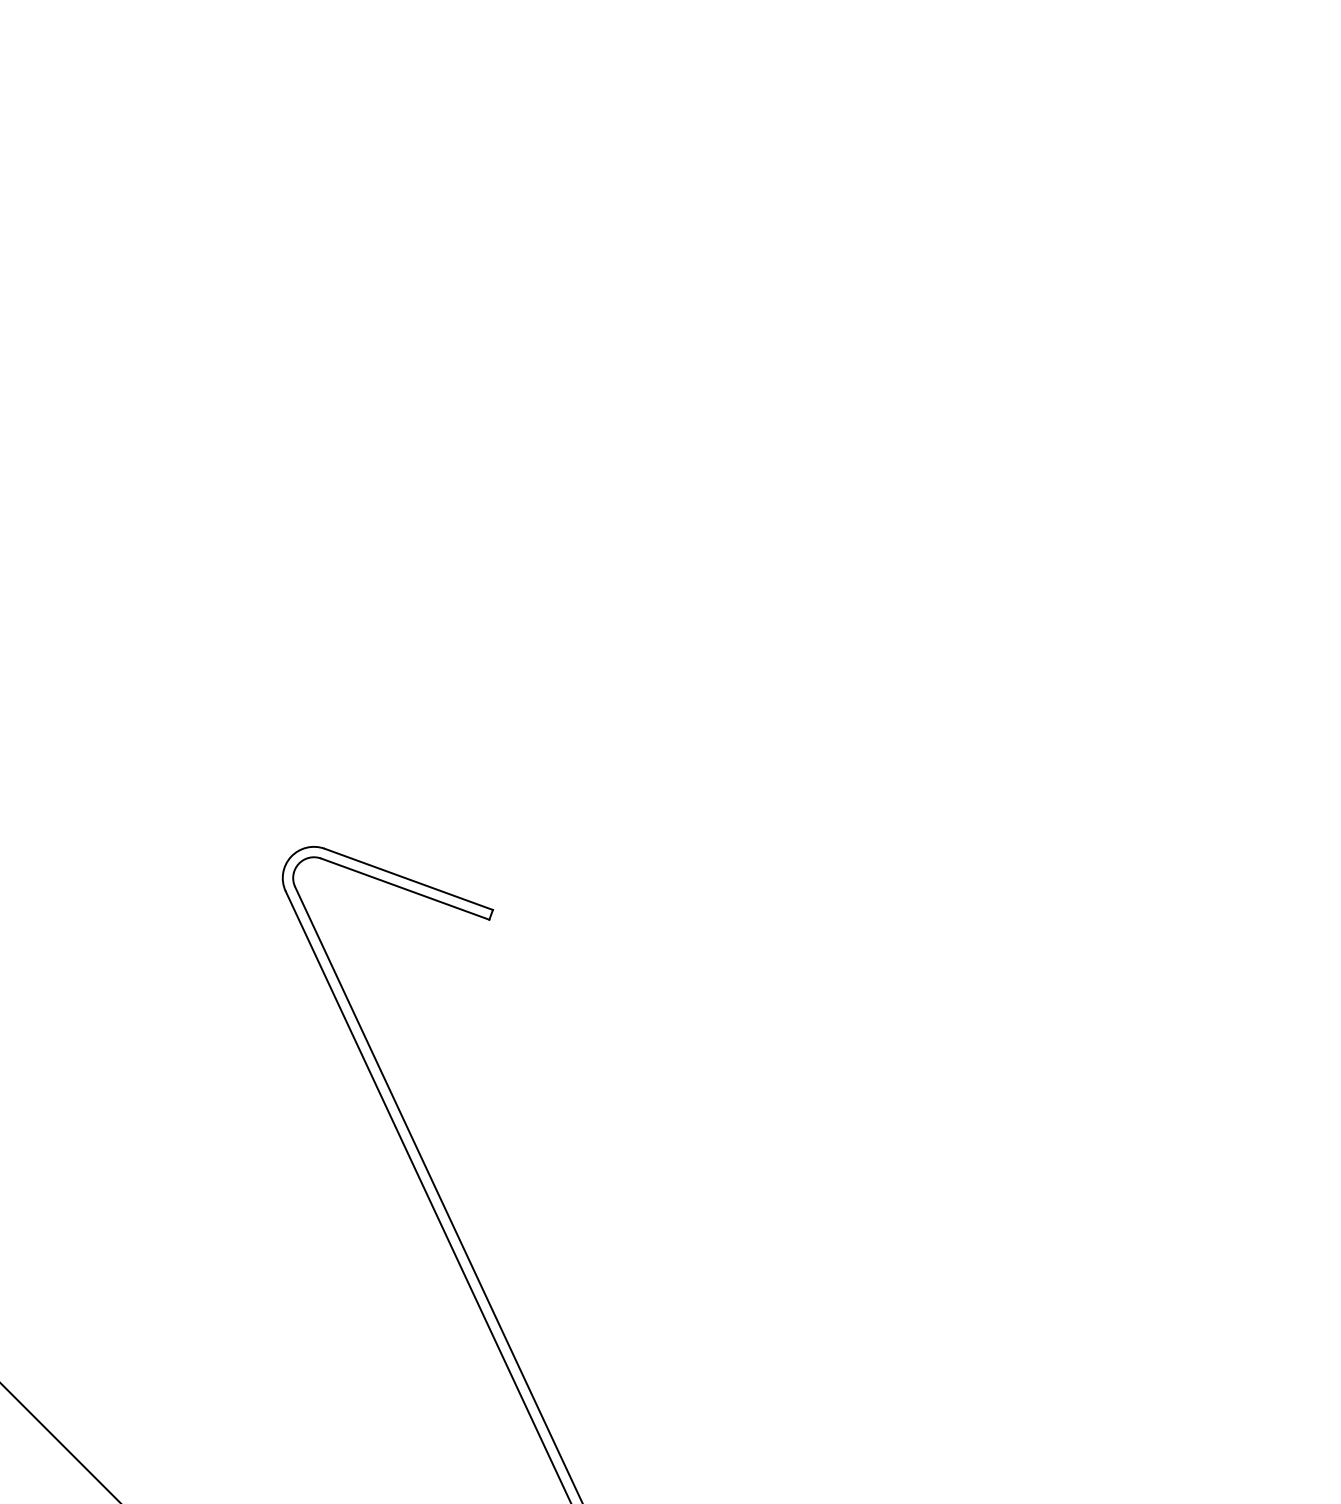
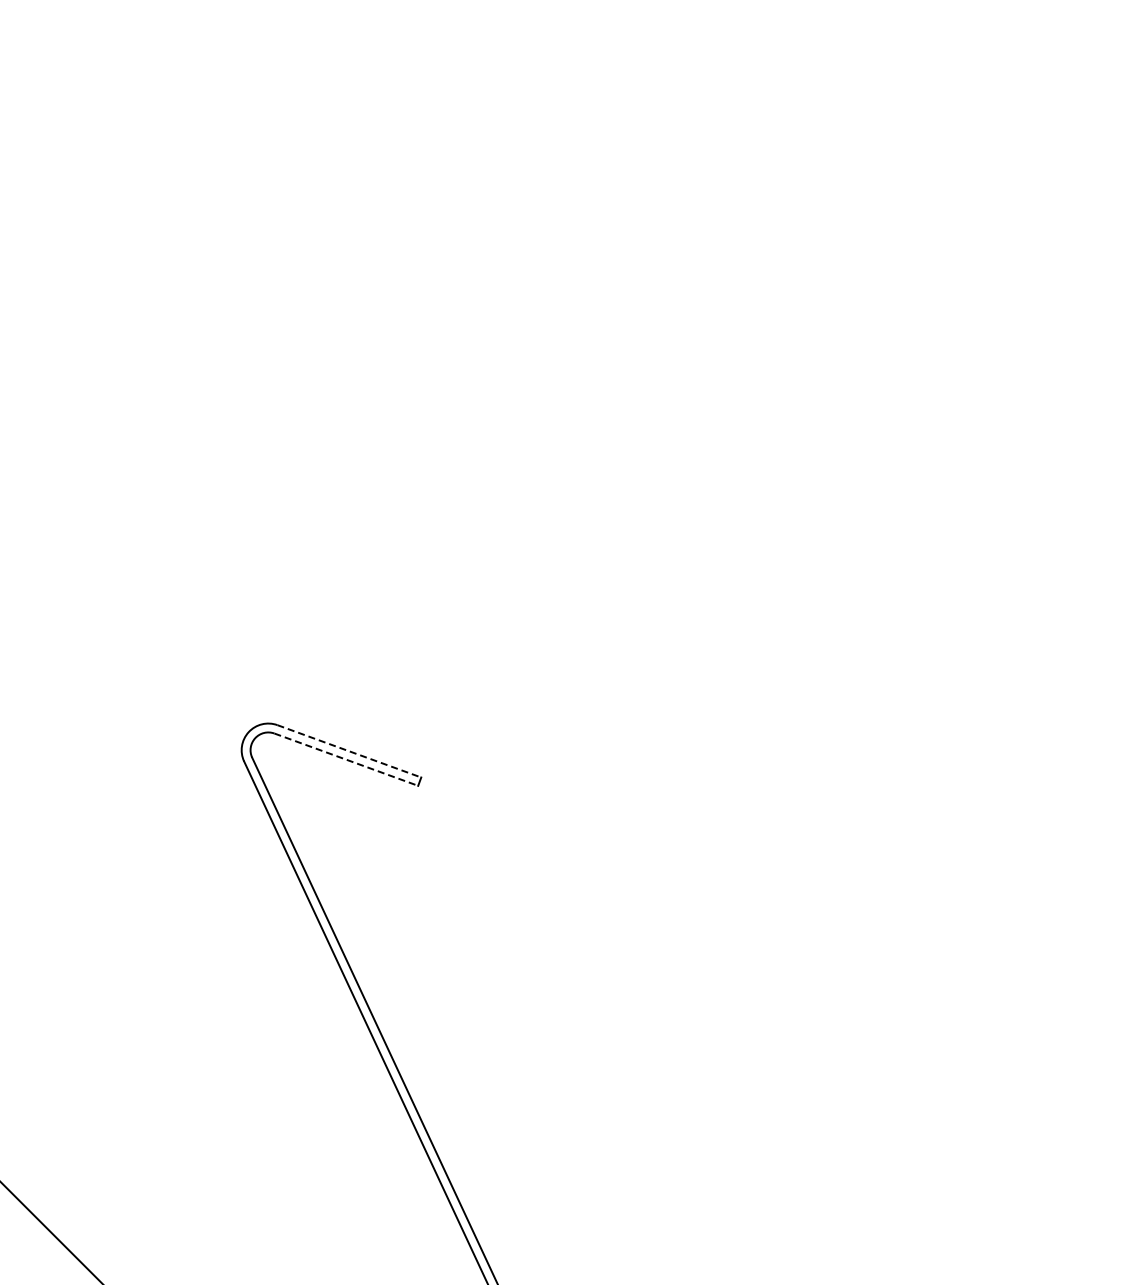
line: (408, 879) -> (349, 751), solid -> dashed
line: (405, 888) -> (346, 759), solid -> dashed

